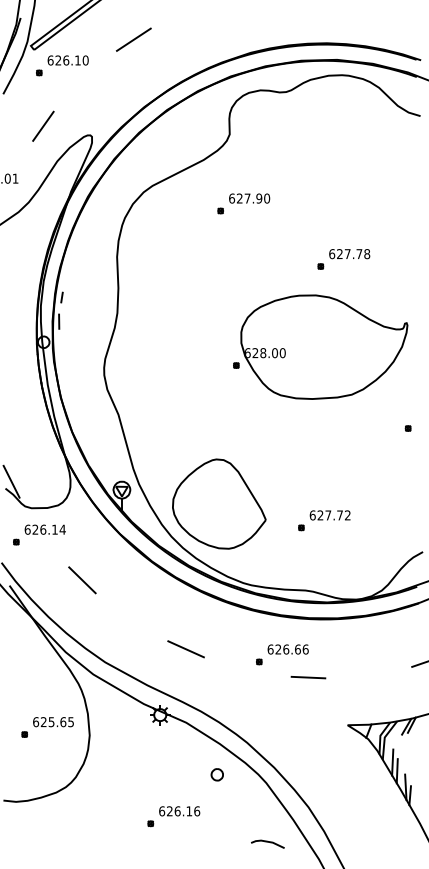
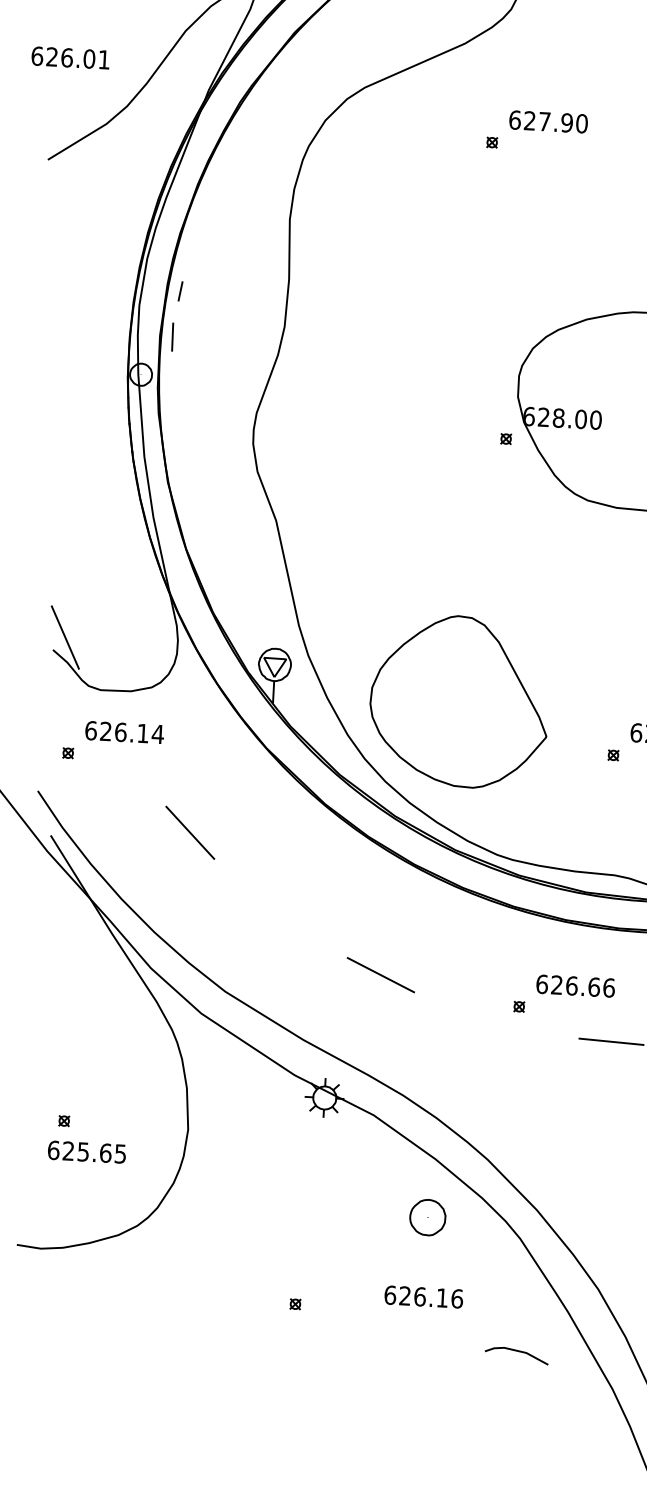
text: (53, 722) -> (86, 1152), moved
part: (216, 774) -> (425, 1217), size x1.6
text: (179, 811) -> (423, 1297), moved

